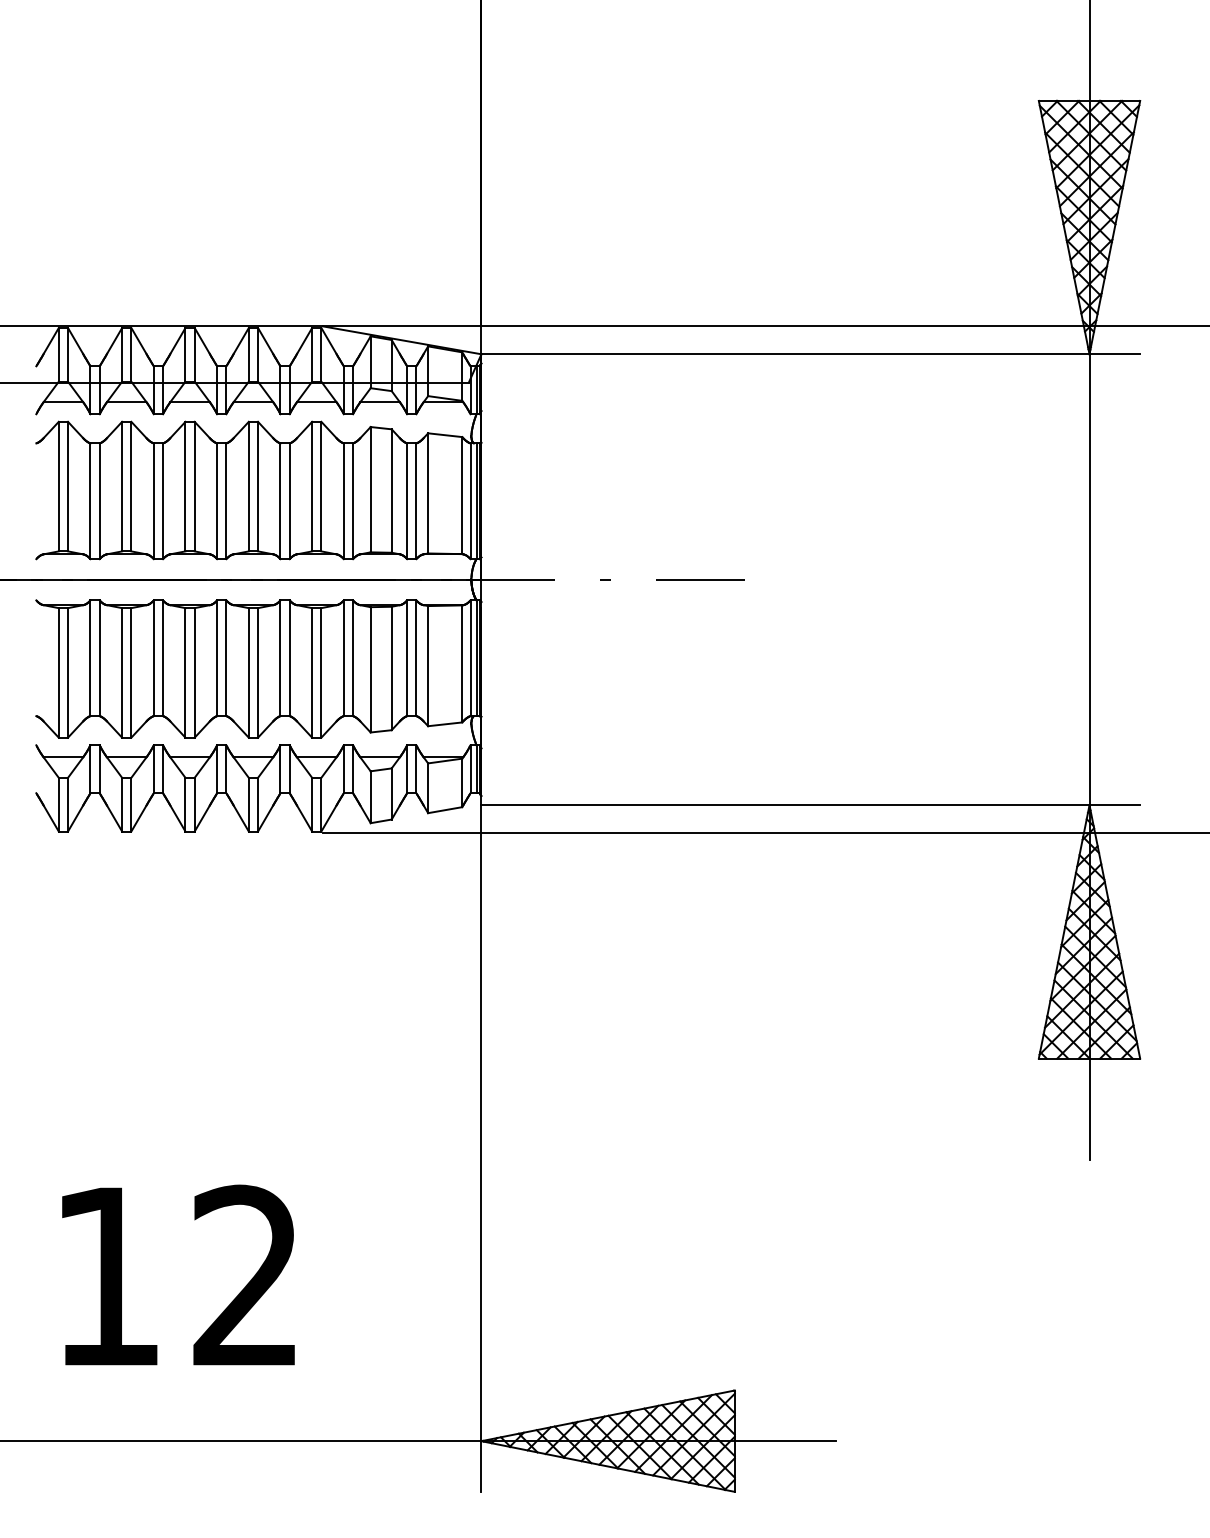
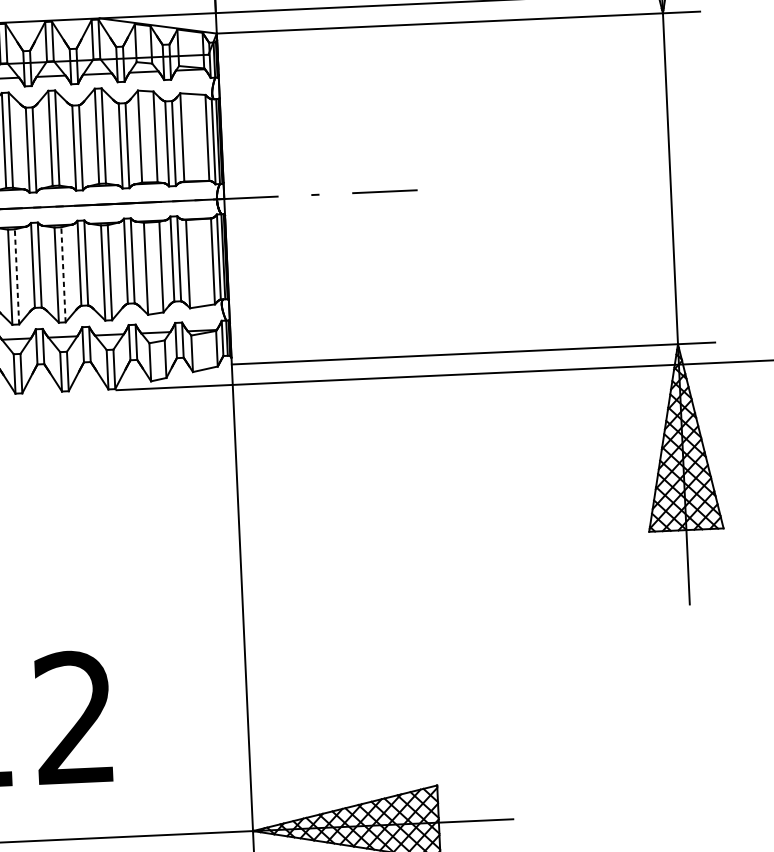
line: (194, 672) -> (16, 276), solid -> dashed
line: (258, 672) -> (63, 274), solid -> dashed

